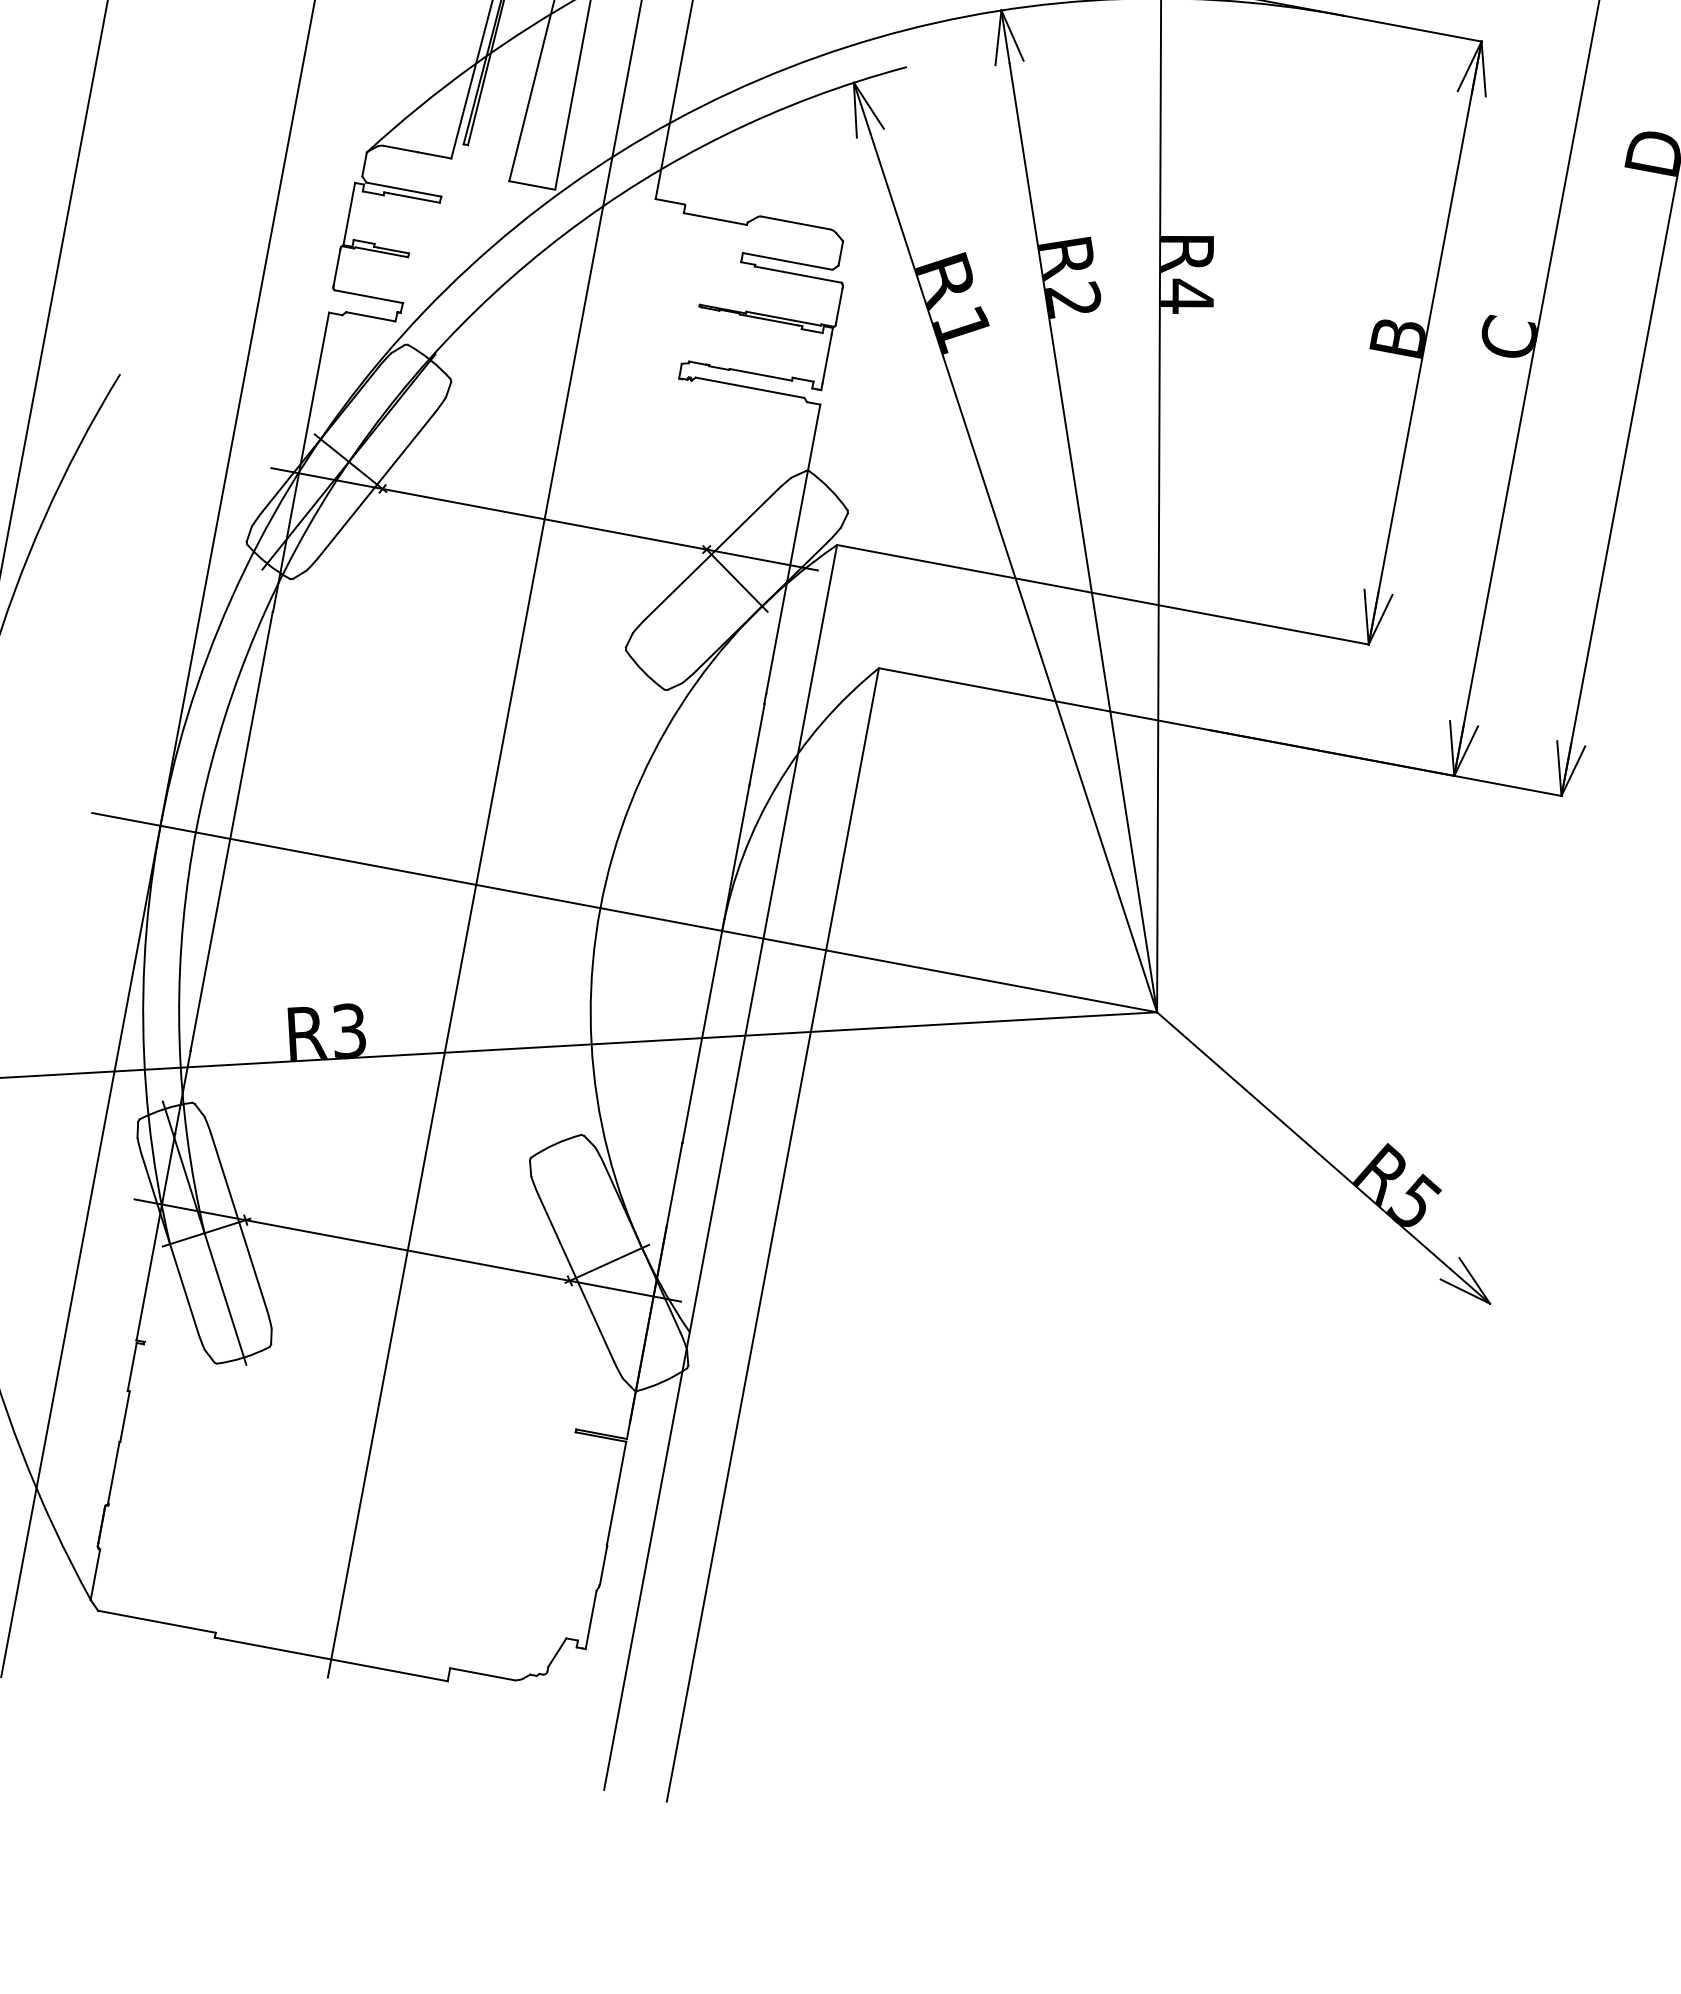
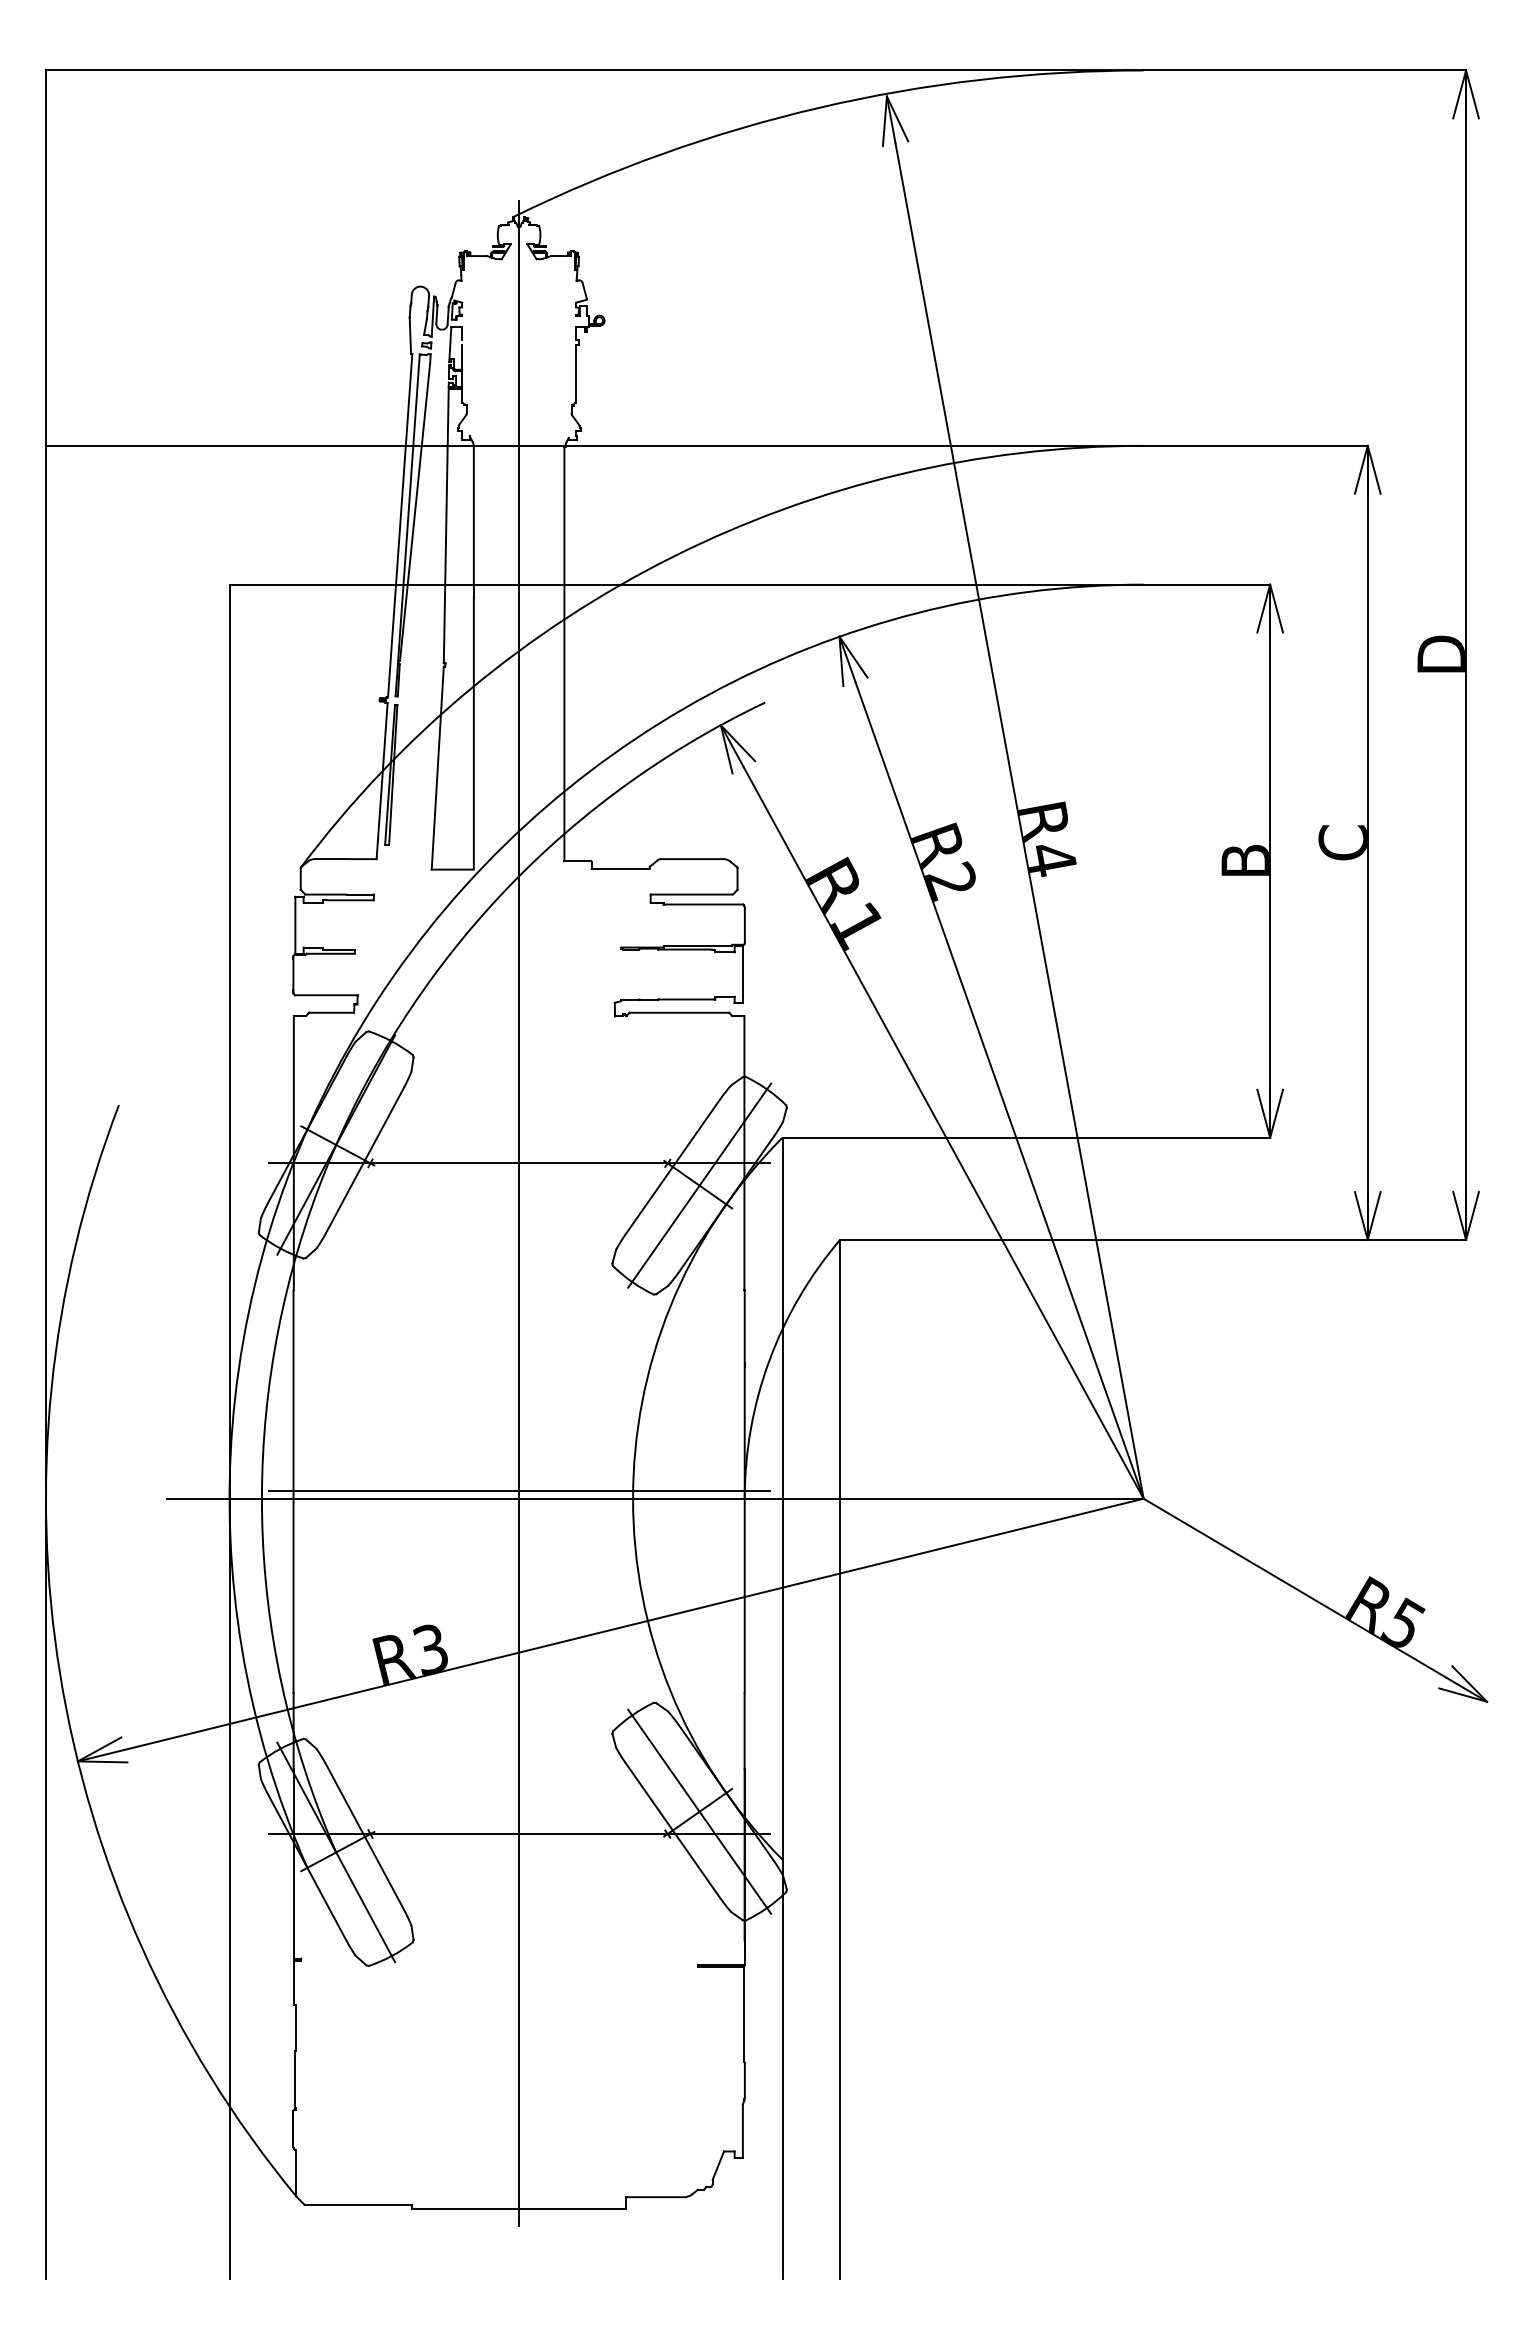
line: (736, 580) -> (699, 1185), added
line: (477, 875) -> (518, 1490), added
line: (609, 1262) -> (699, 1811), added

